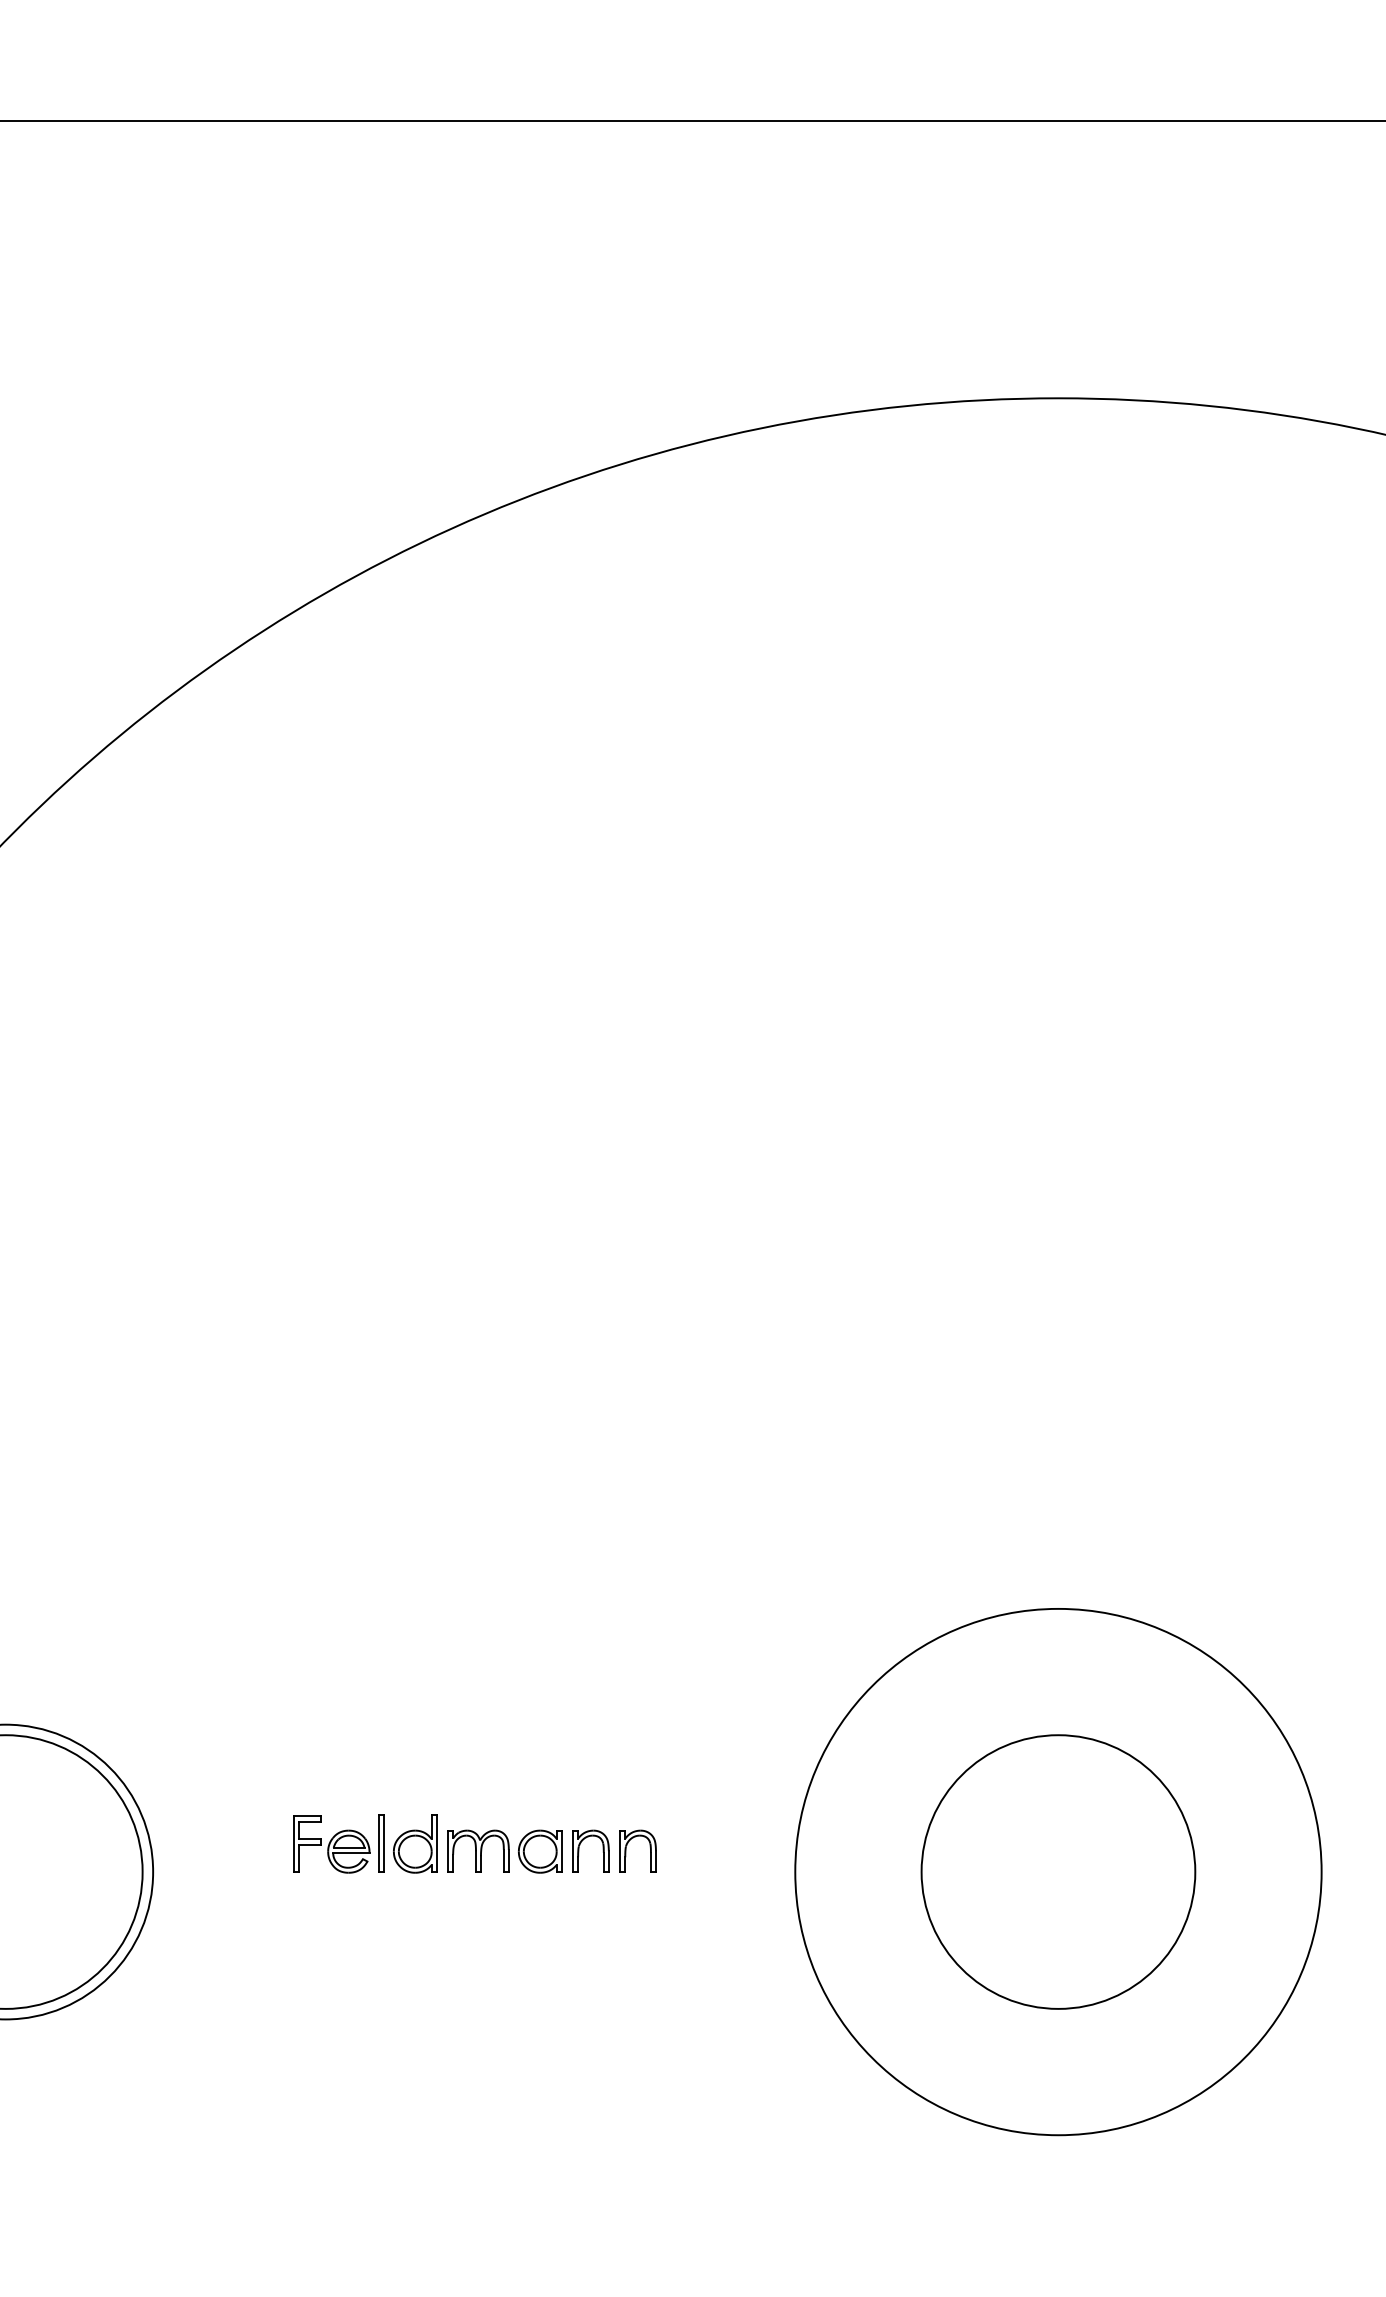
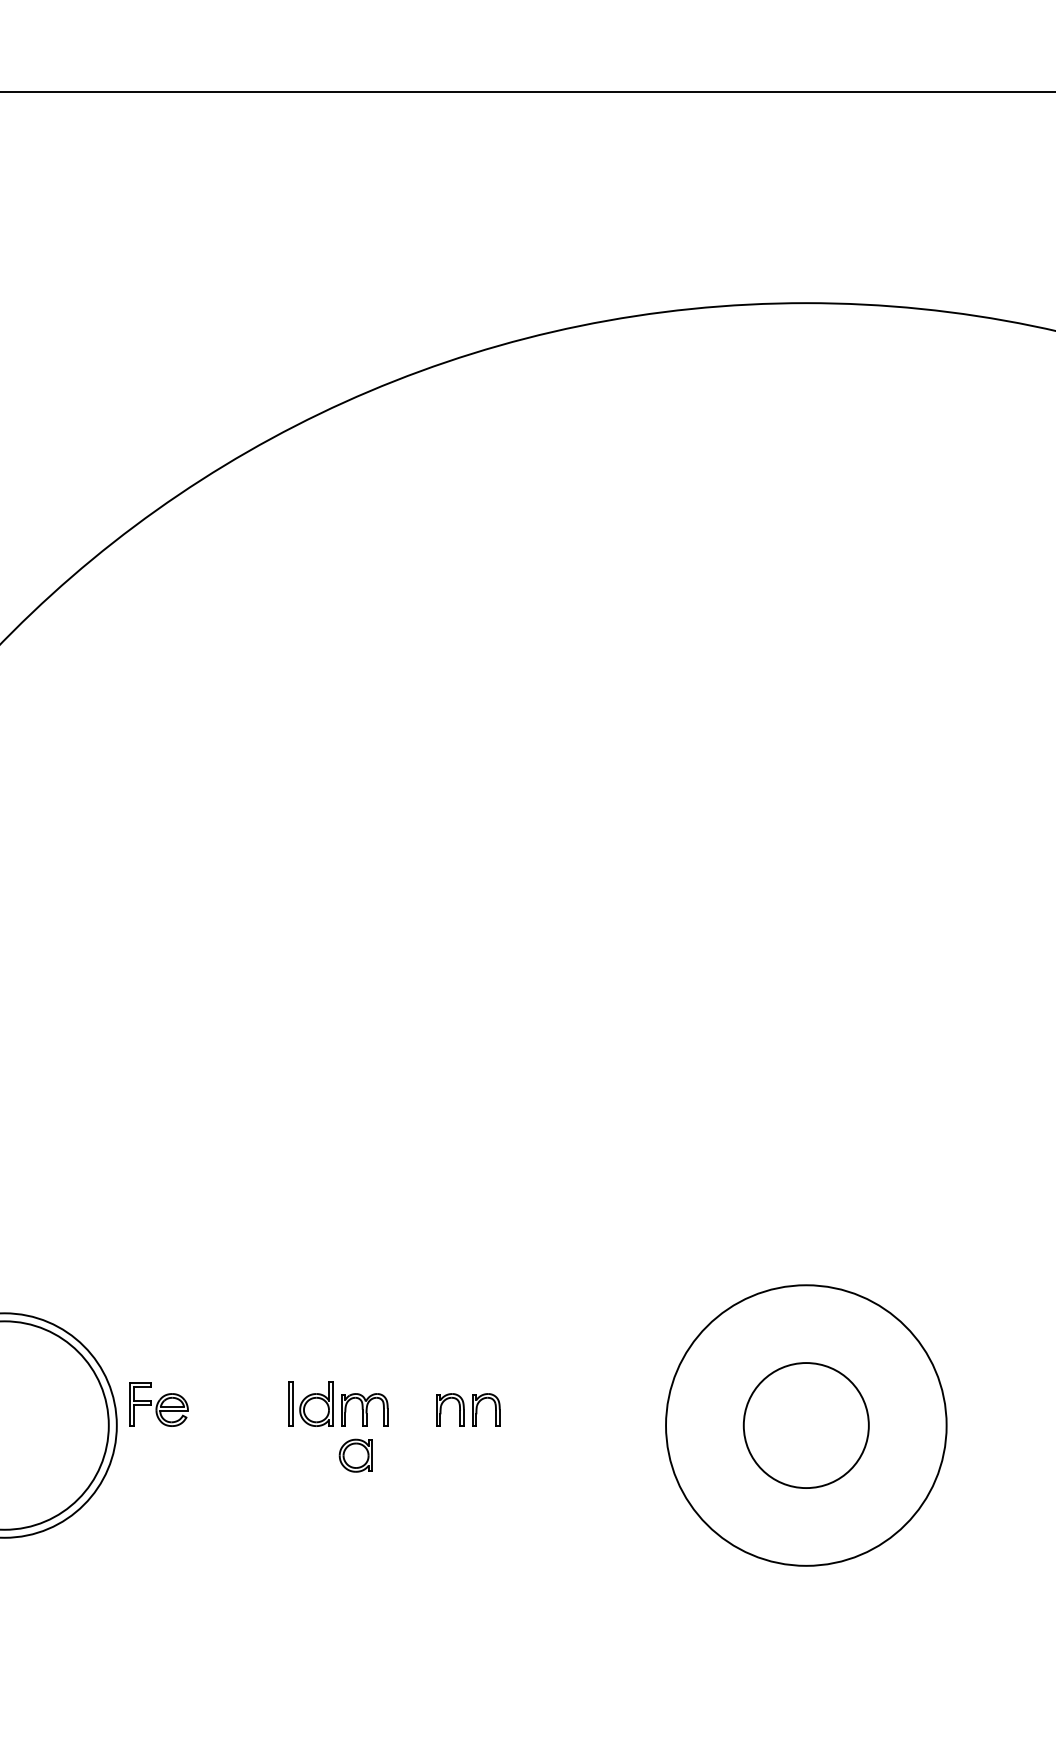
part: (331, 1844) -> (159, 1404), moved
part: (540, 1851) -> (356, 1455), moved
circle: (1058, 1871) -> (806, 1425), size x0.6
circle: (1058, 1871) -> (806, 1425), size x0.7

